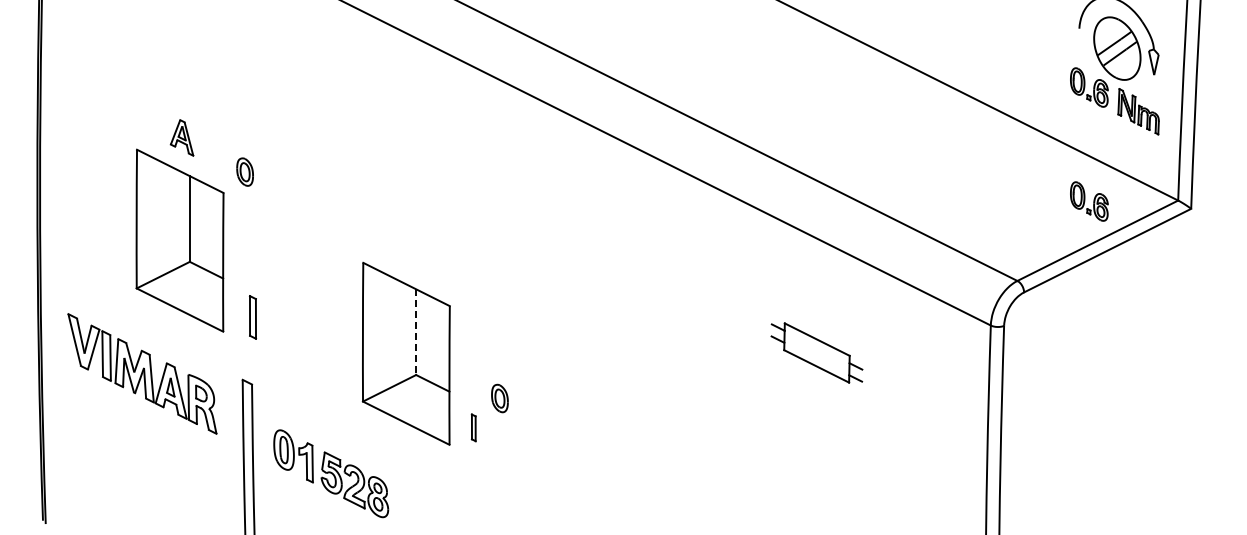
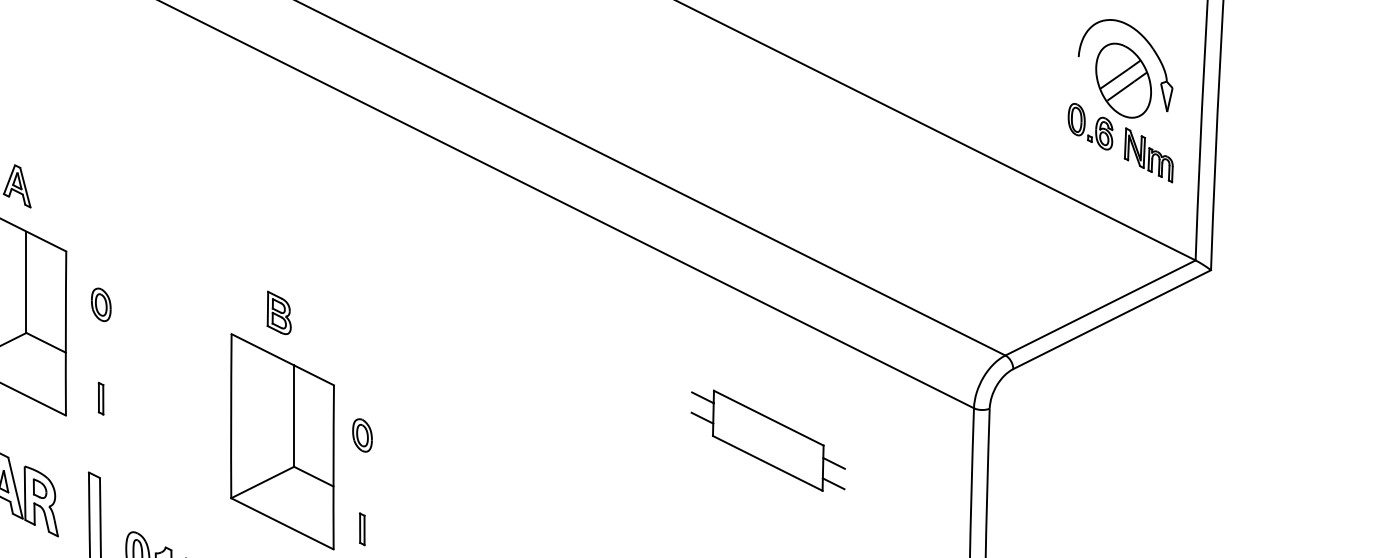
part: (244, 171) -> (100, 304), moved
part: (1089, 201) -> (1090, 261), removed
part: (403, 244) -> (279, 312), added
part: (252, 317) -> (100, 398), size x0.62
line: (416, 332) -> (294, 416), dashed -> solid
part: (816, 352) -> (767, 440), size x1.43
part: (499, 398) -> (361, 435), moved

